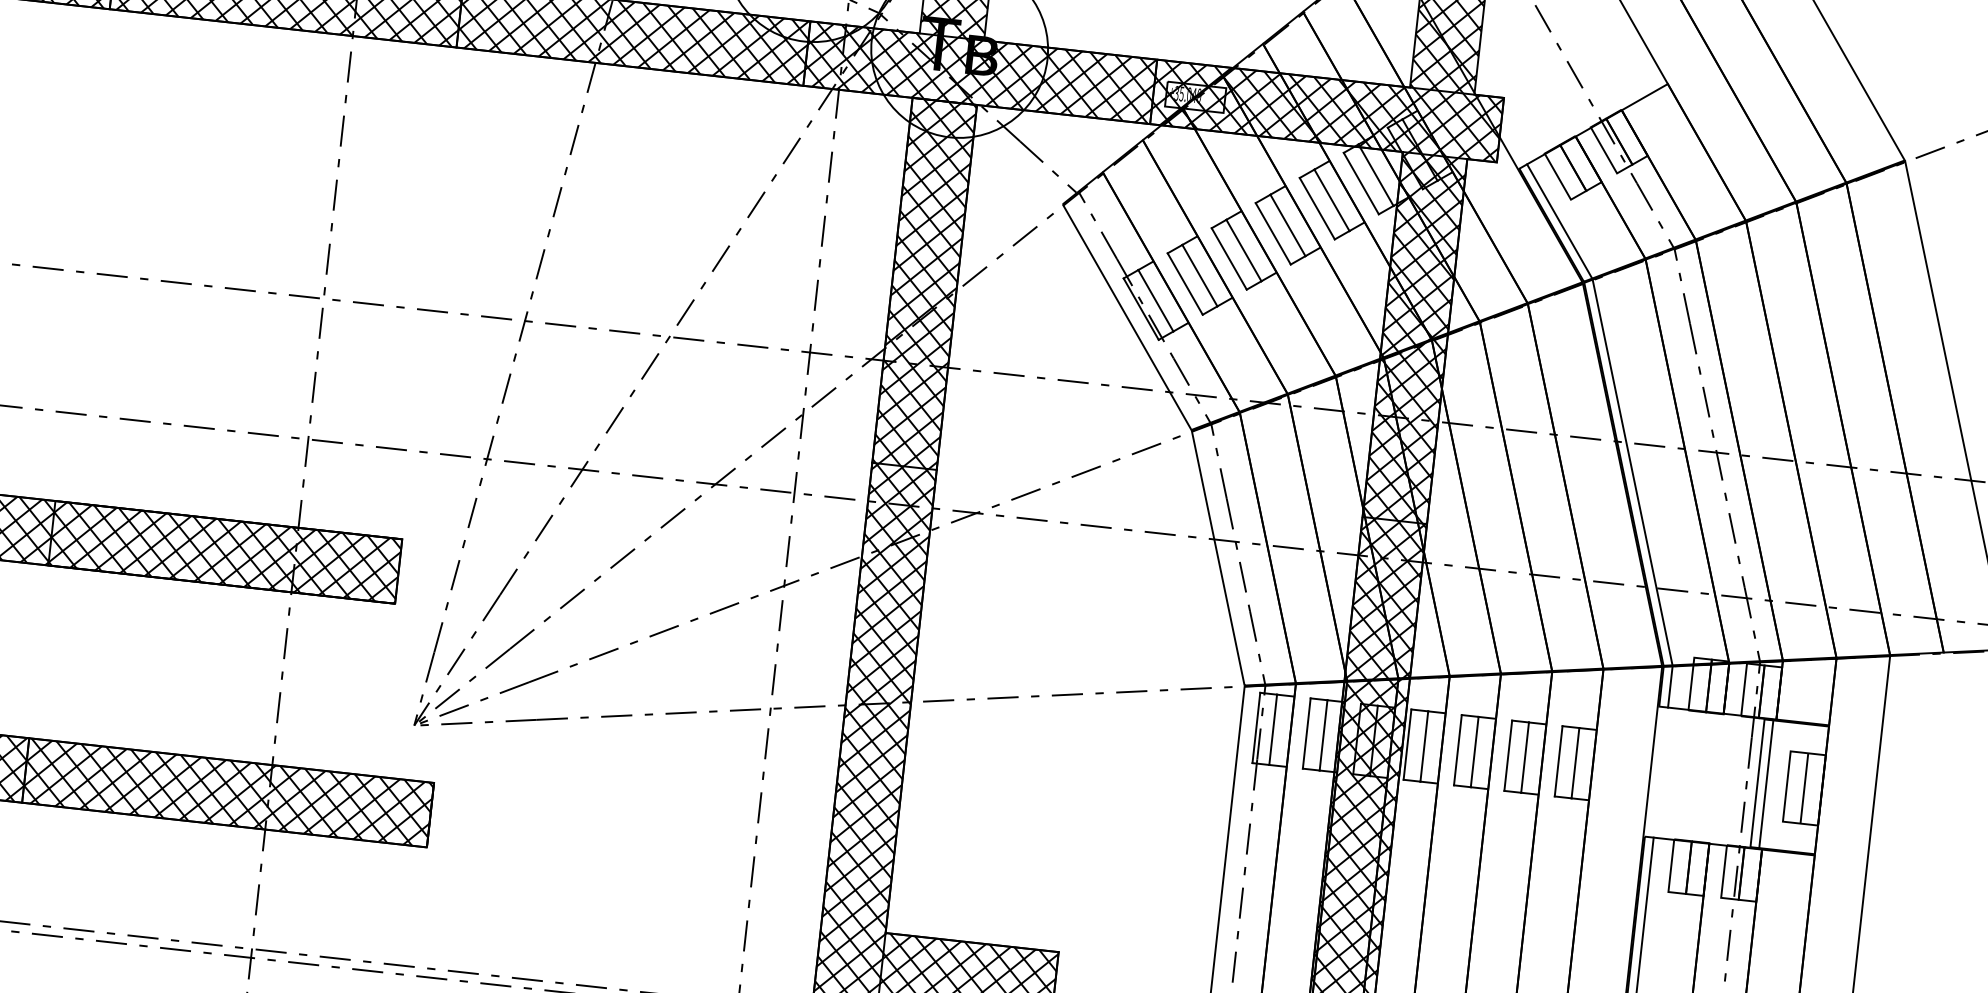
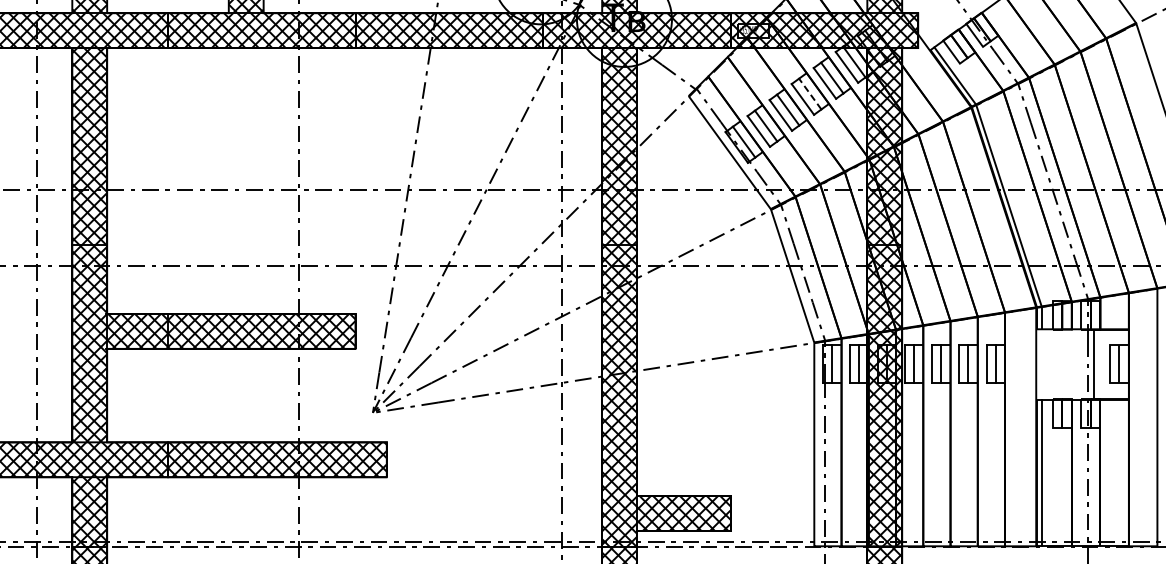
line: (1286, 224) -> (809, 93), solid -> dashed
line: (1765, 782) -> (1098, 363), removed

